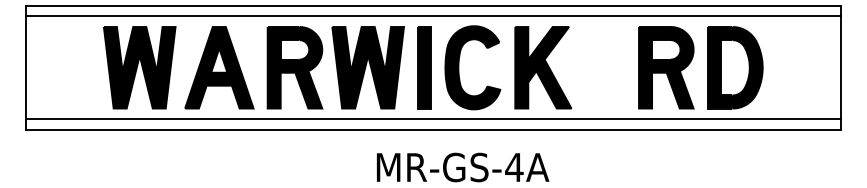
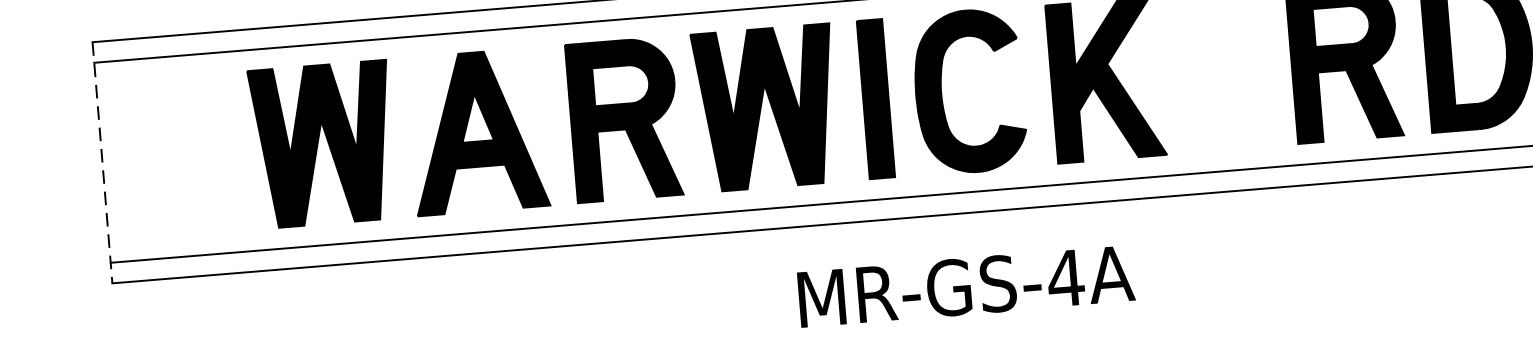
line: (25, 68) -> (101, 164), solid -> dashed

